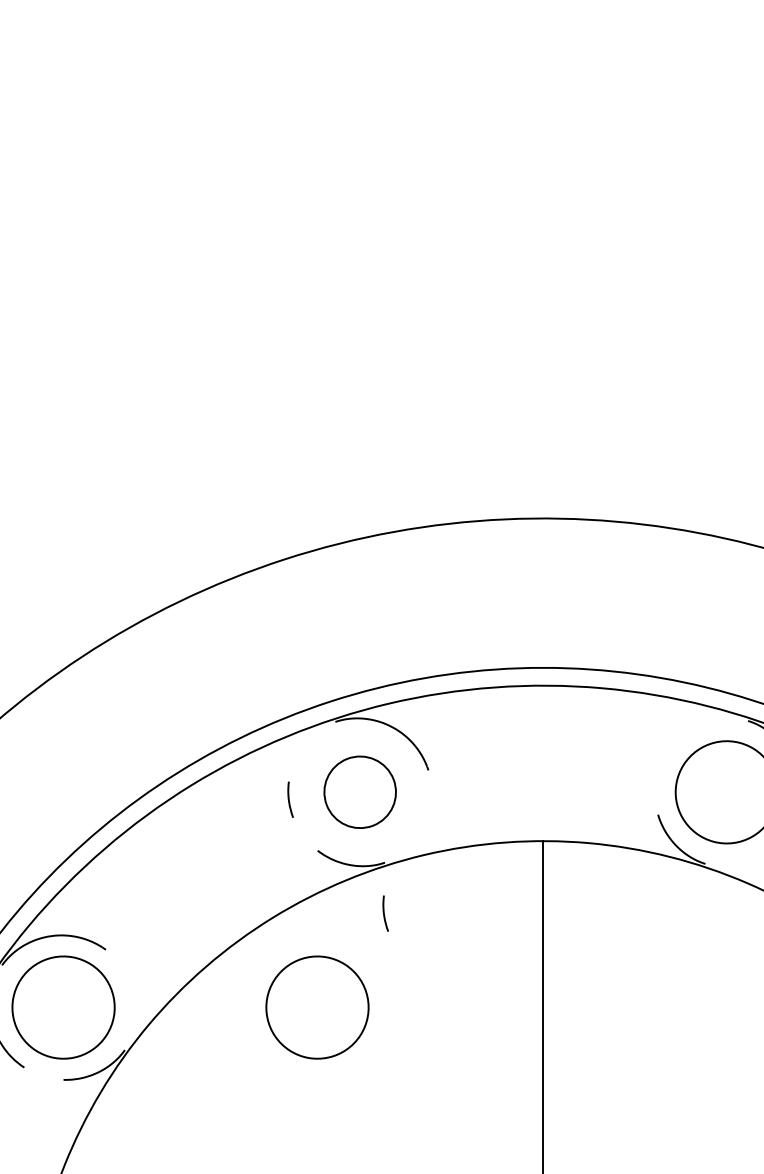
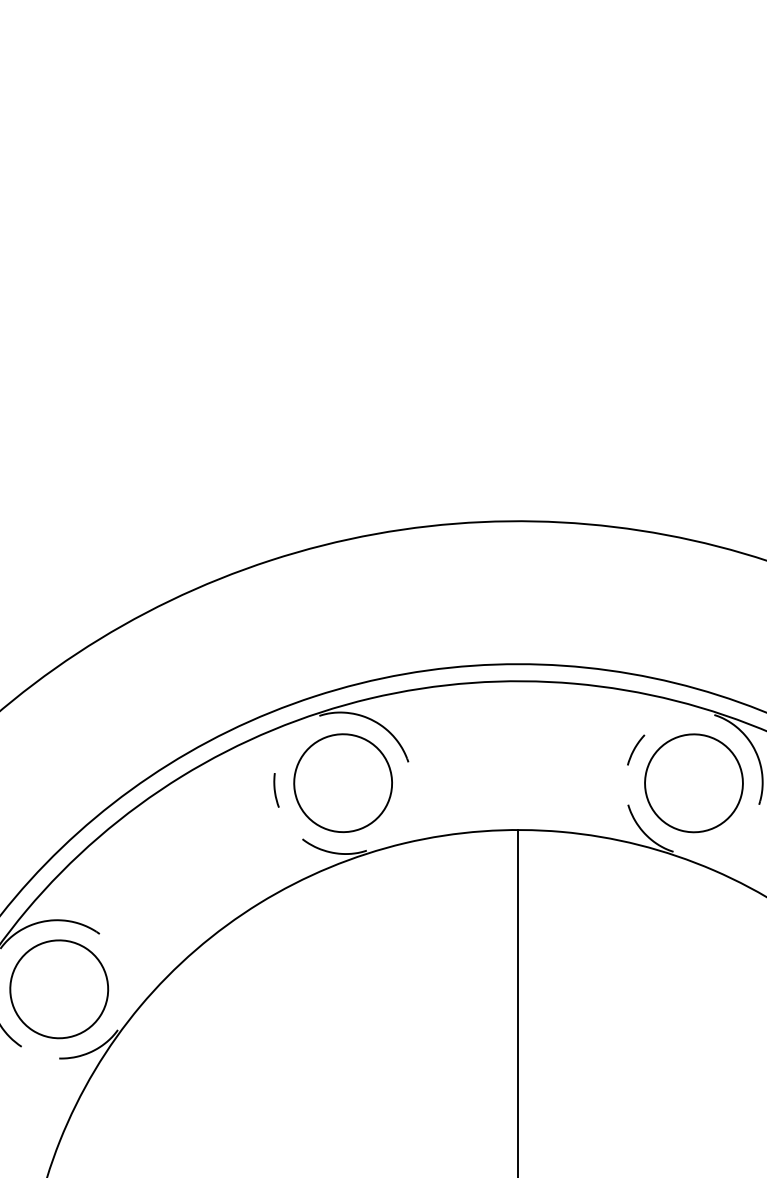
curve: (665, 757) -> (635, 749), added
part: (359, 792) -> (342, 783), size x1.43
curve: (384, 913) -> (366, 899), removed
part: (317, 1007) -> (302, 989), removed

